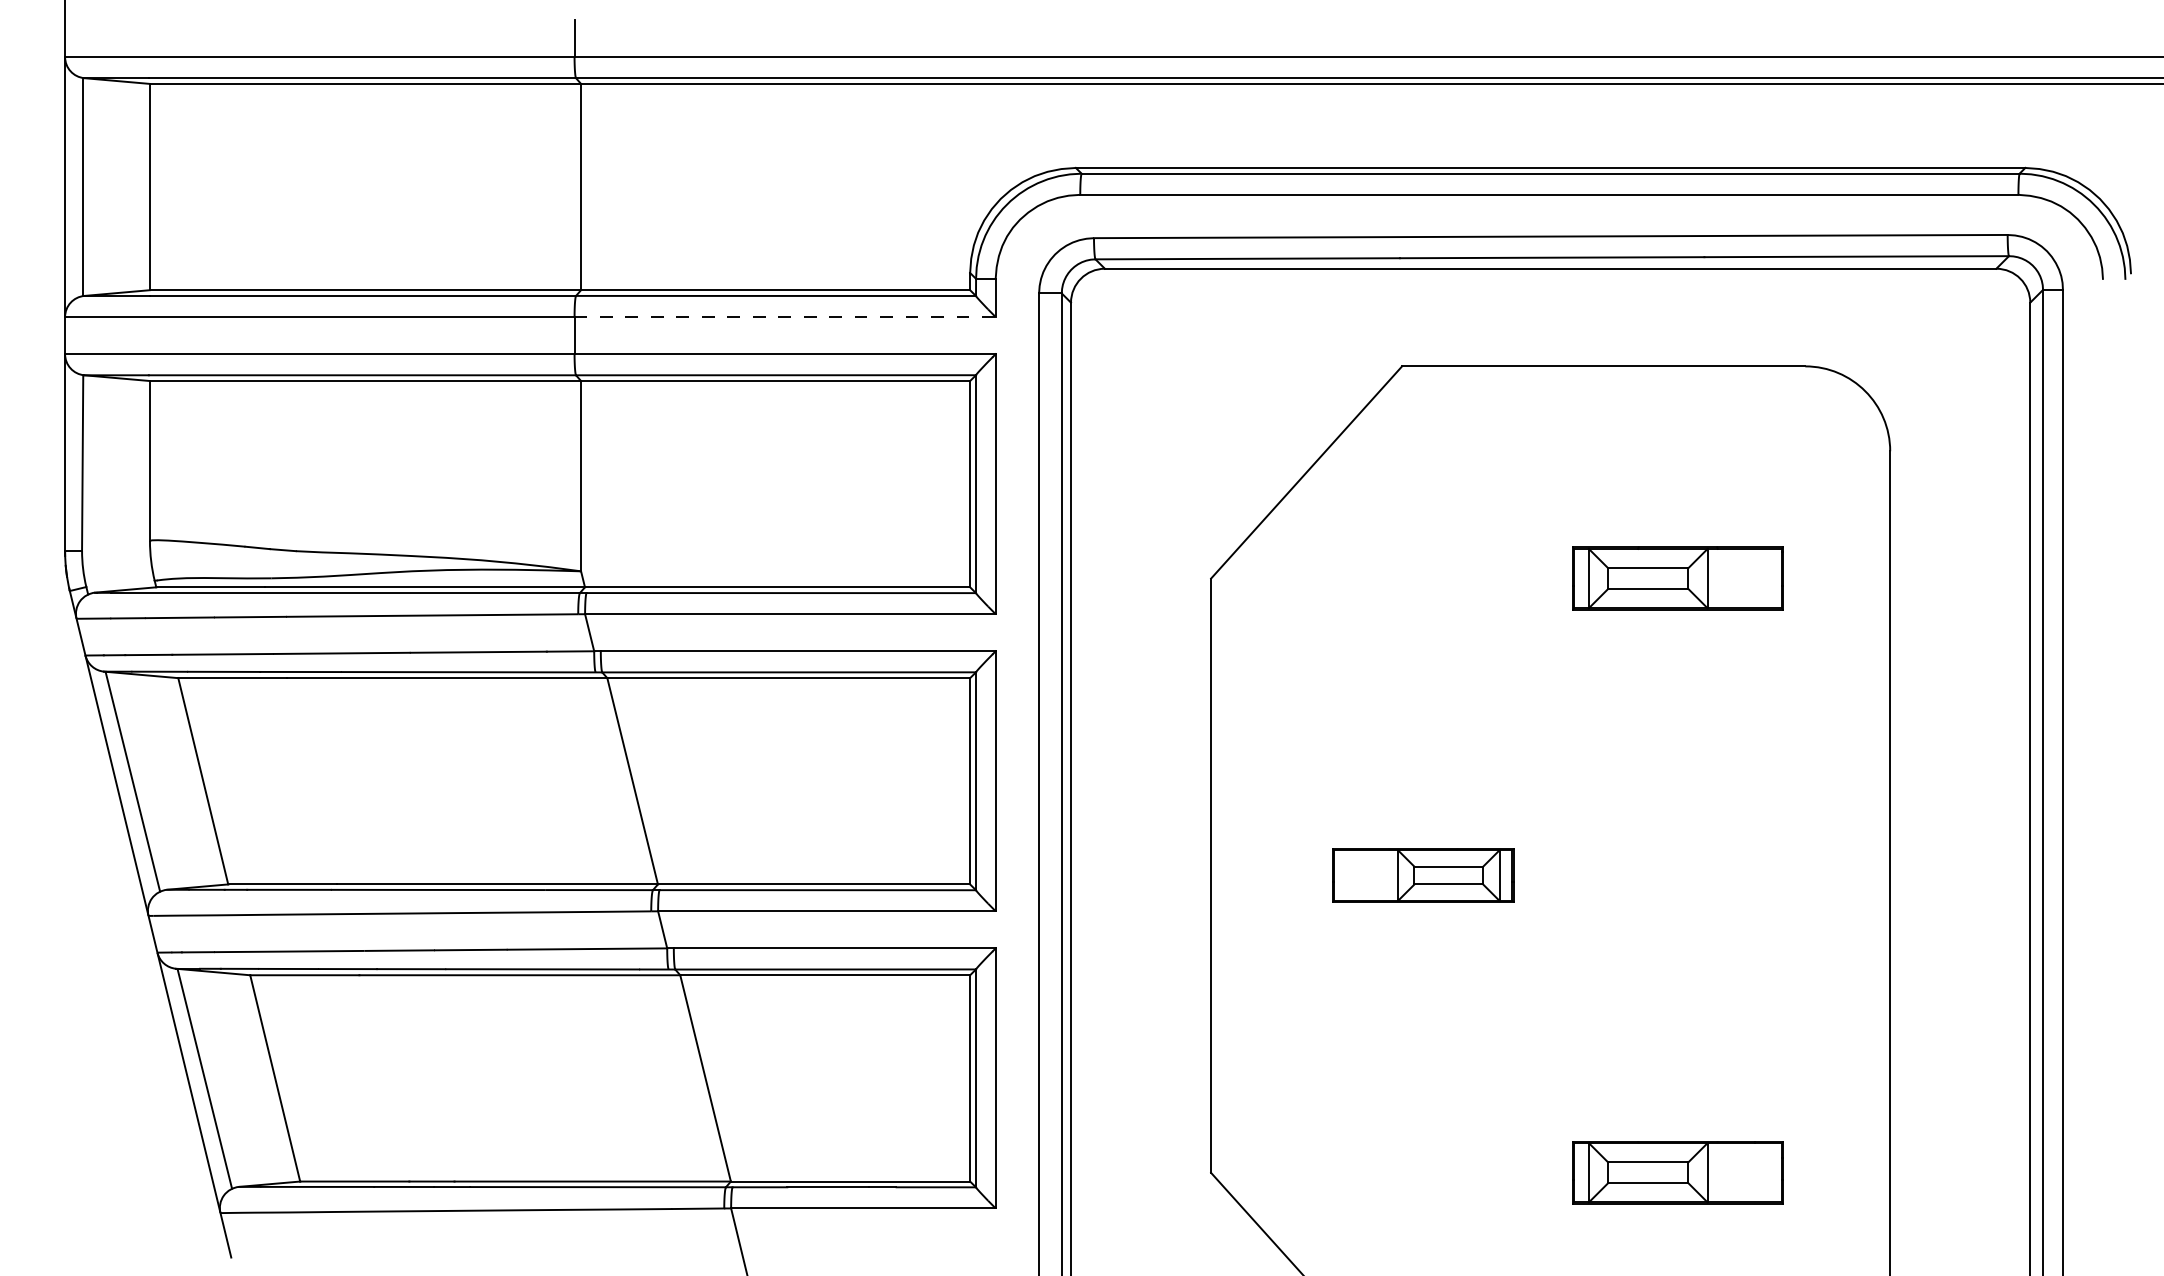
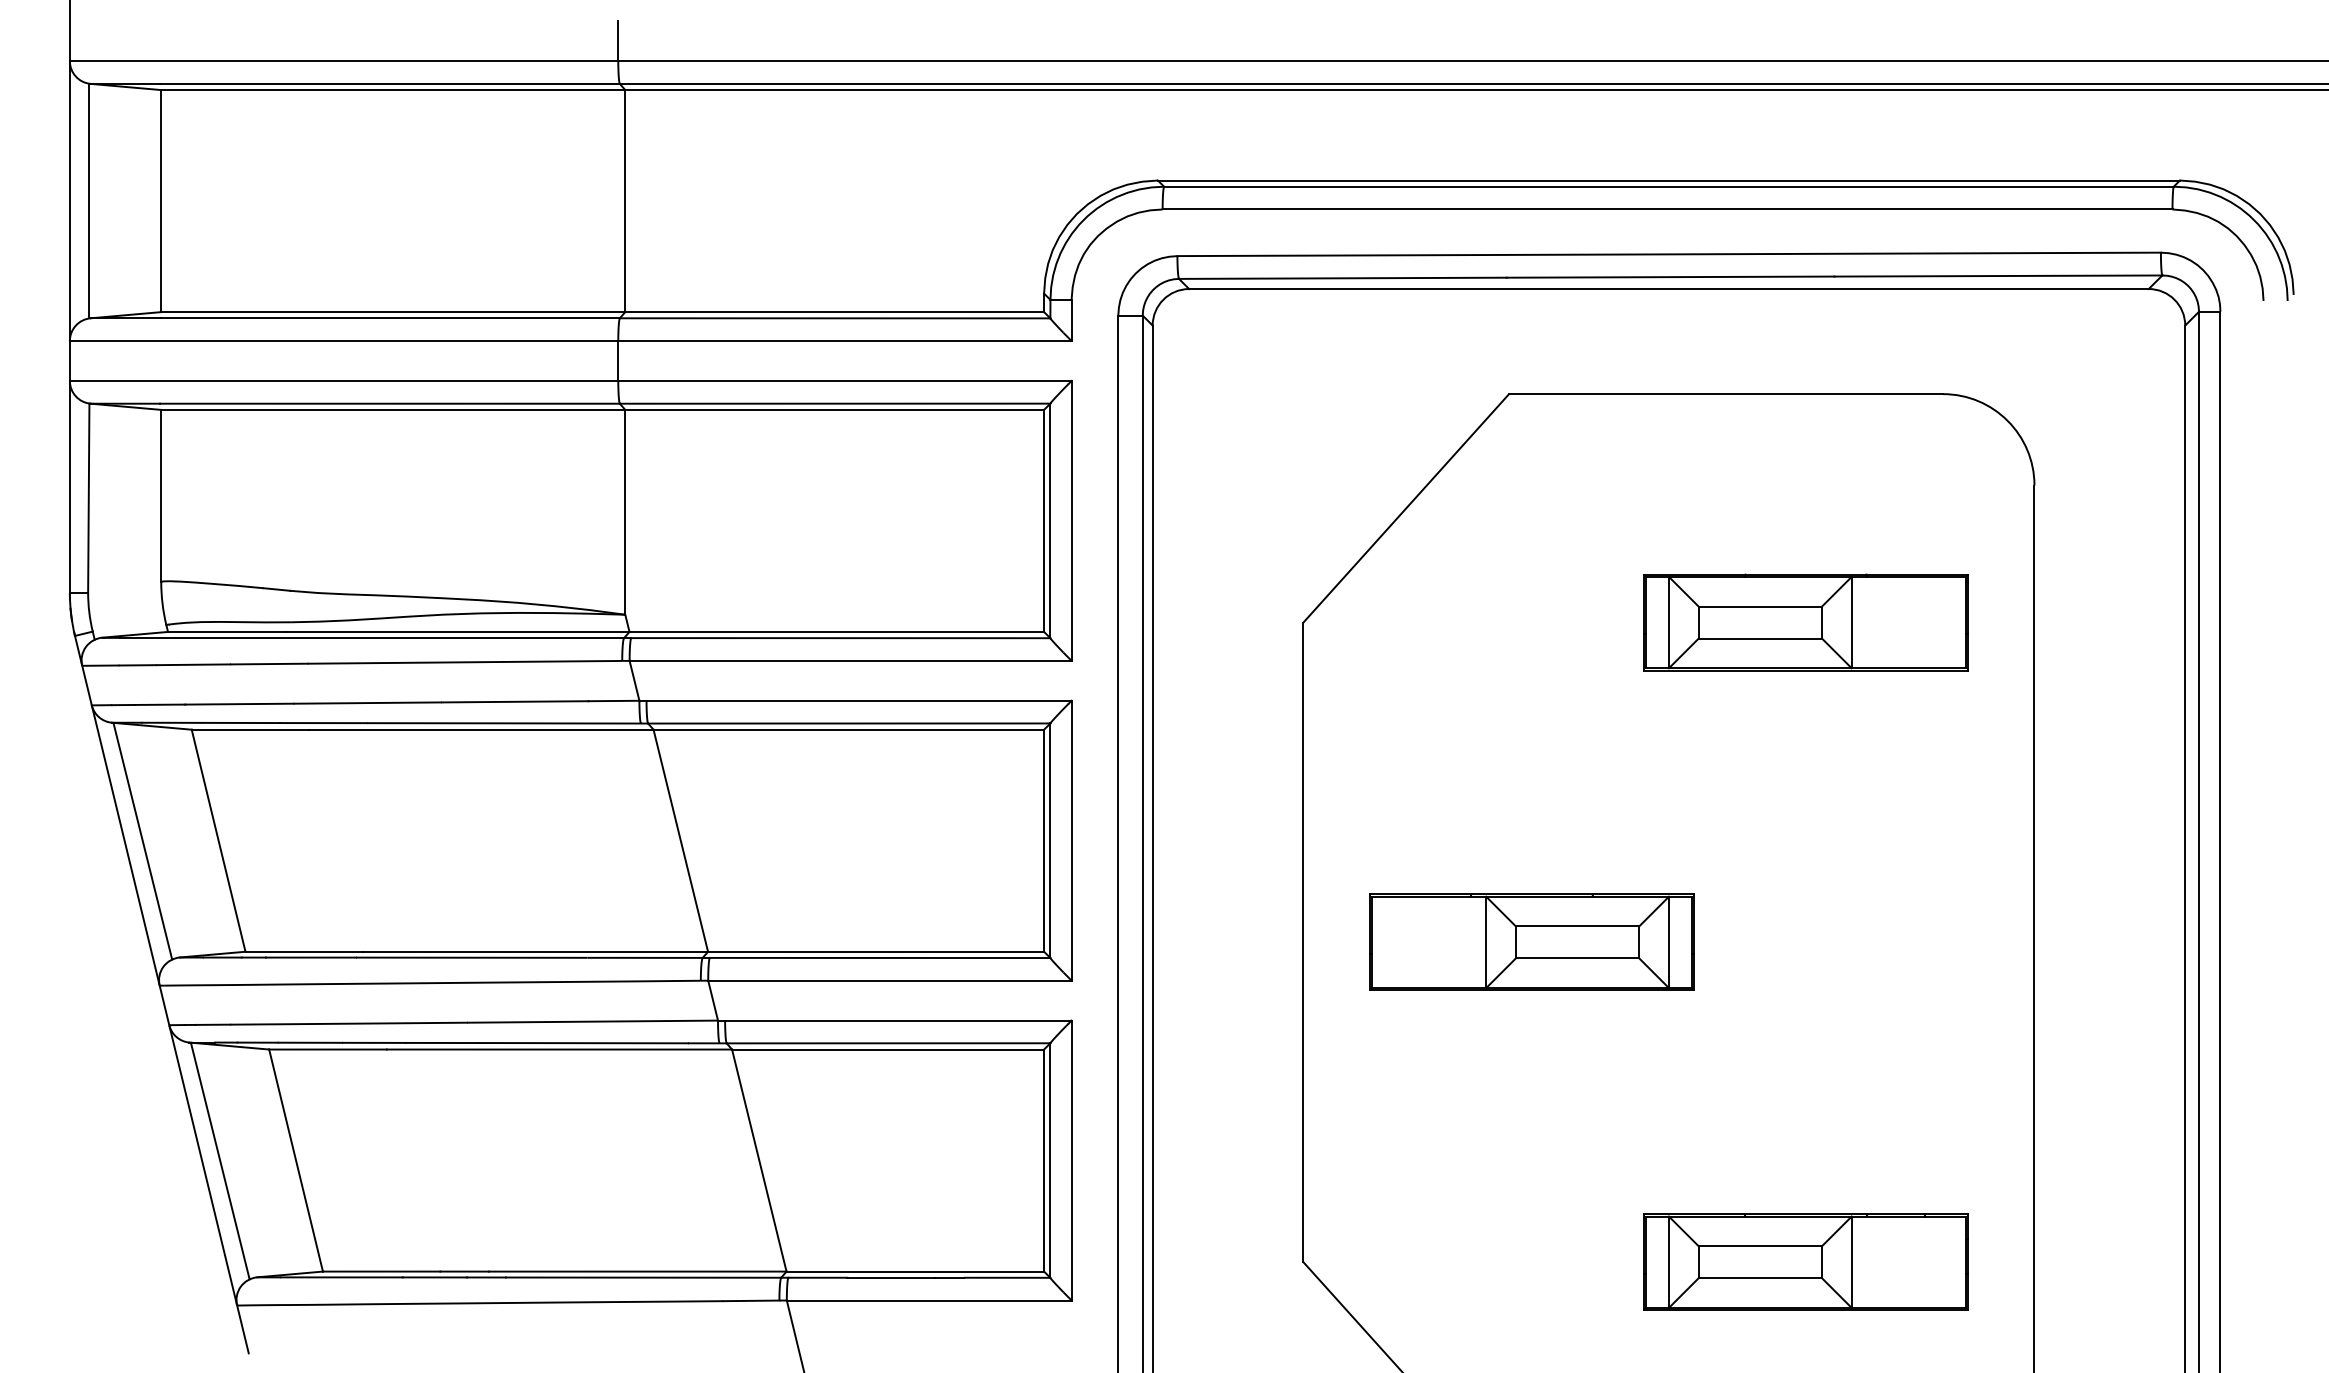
line: (784, 317) -> (844, 341), dashed -> solid
part: (1677, 578) -> (1805, 622), size x1.43
part: (1422, 874) -> (1531, 941), size x1.67
part: (1677, 1172) -> (1805, 1261), size x1.43

